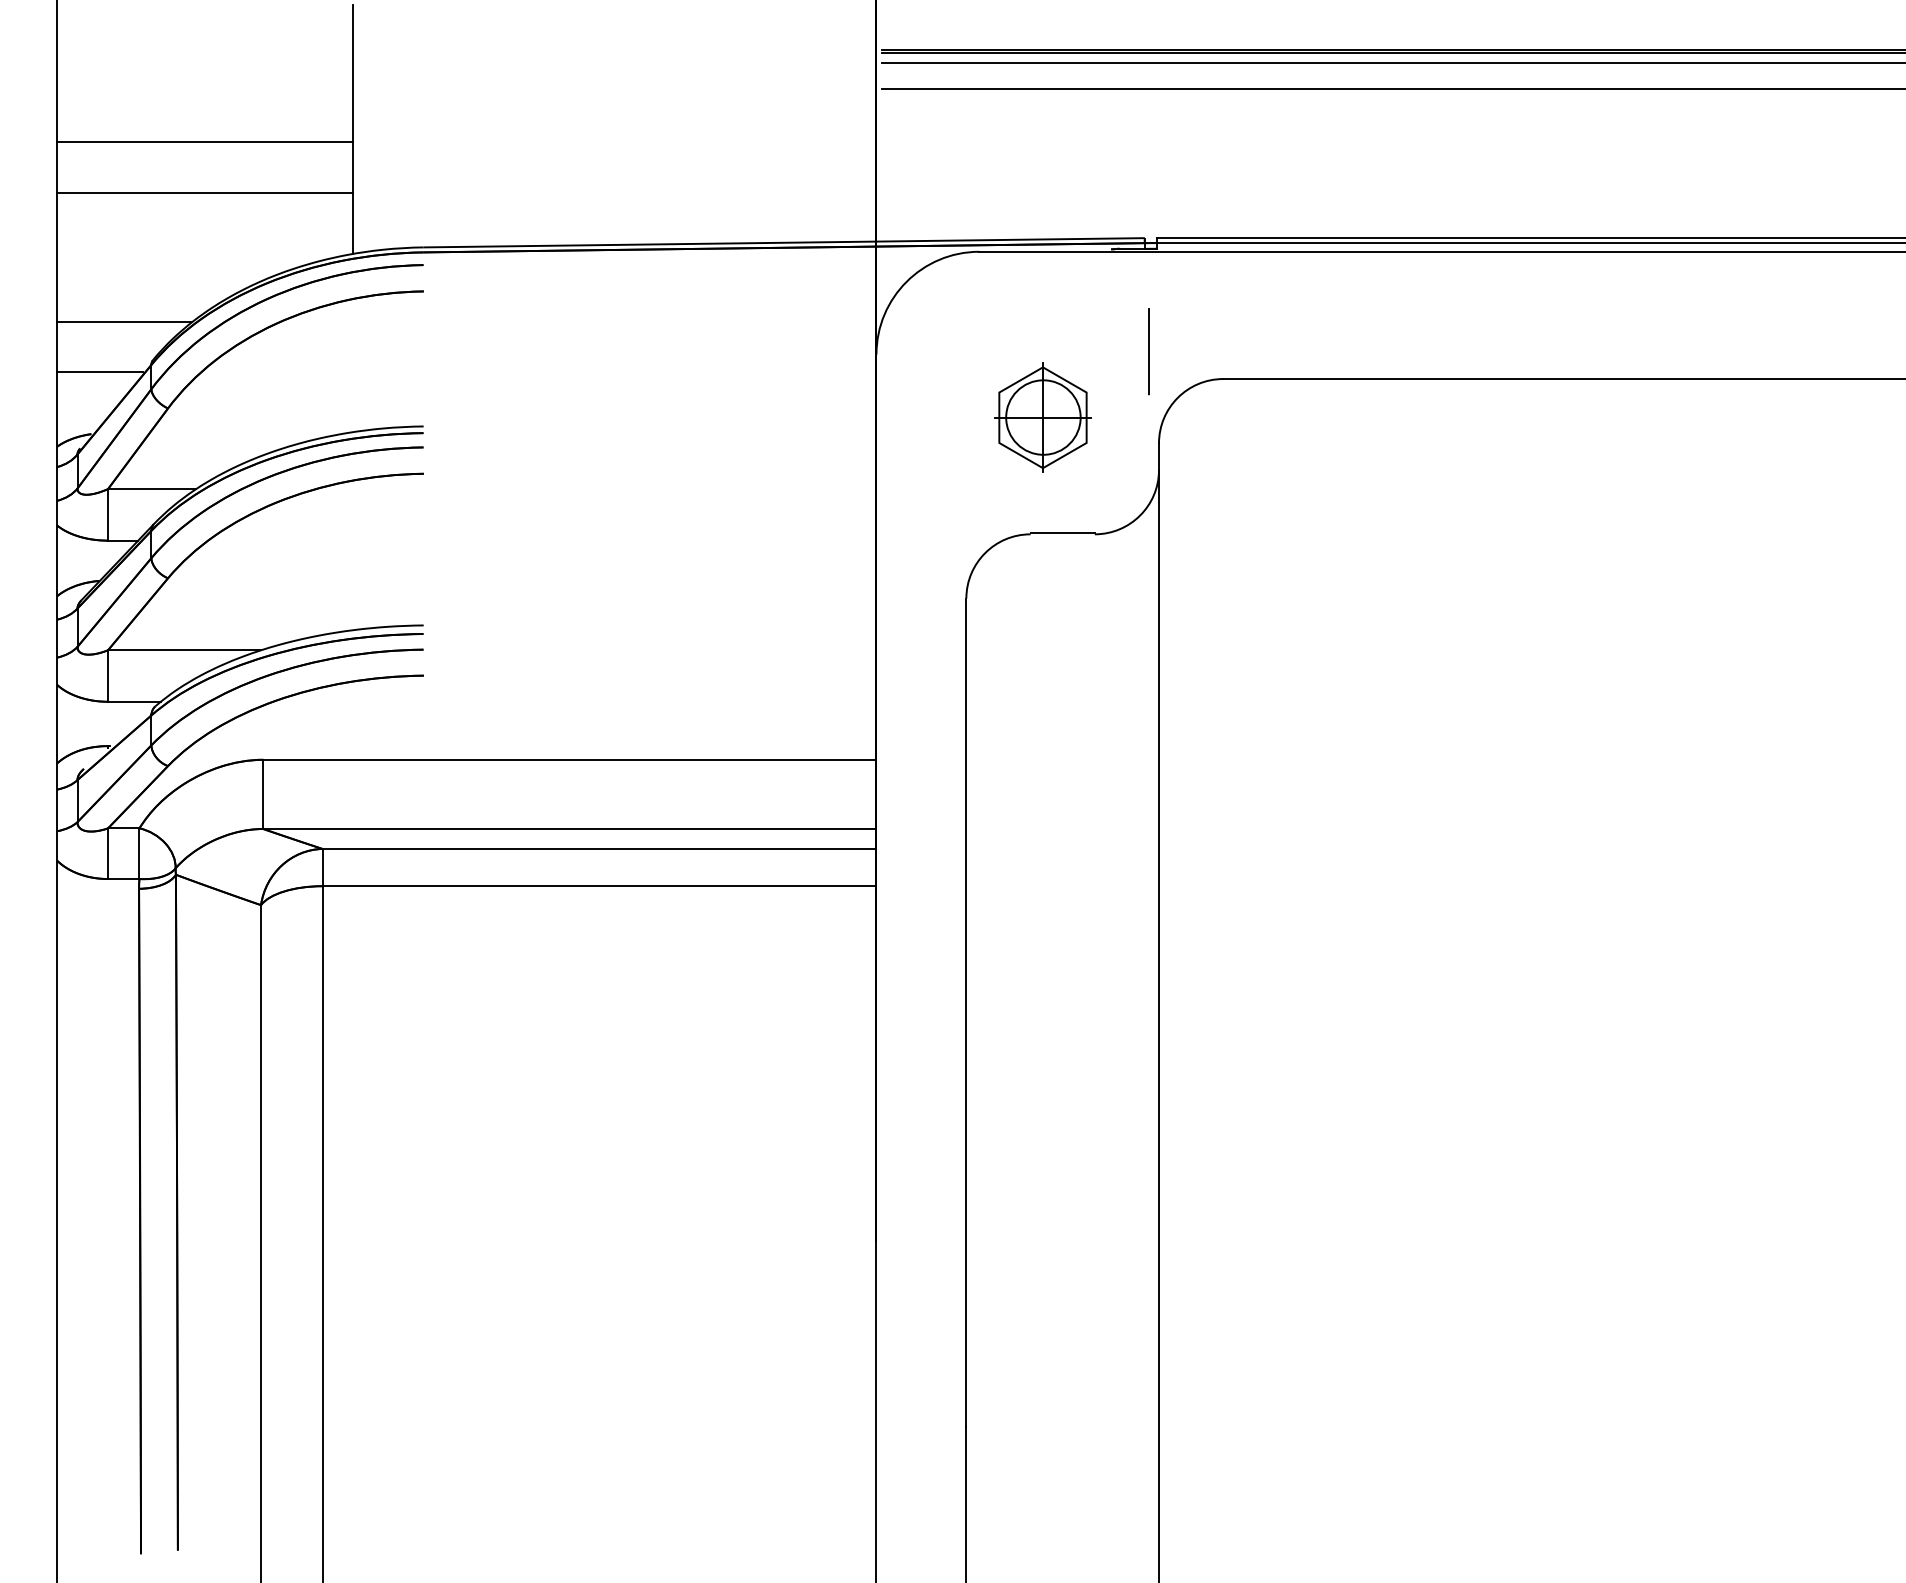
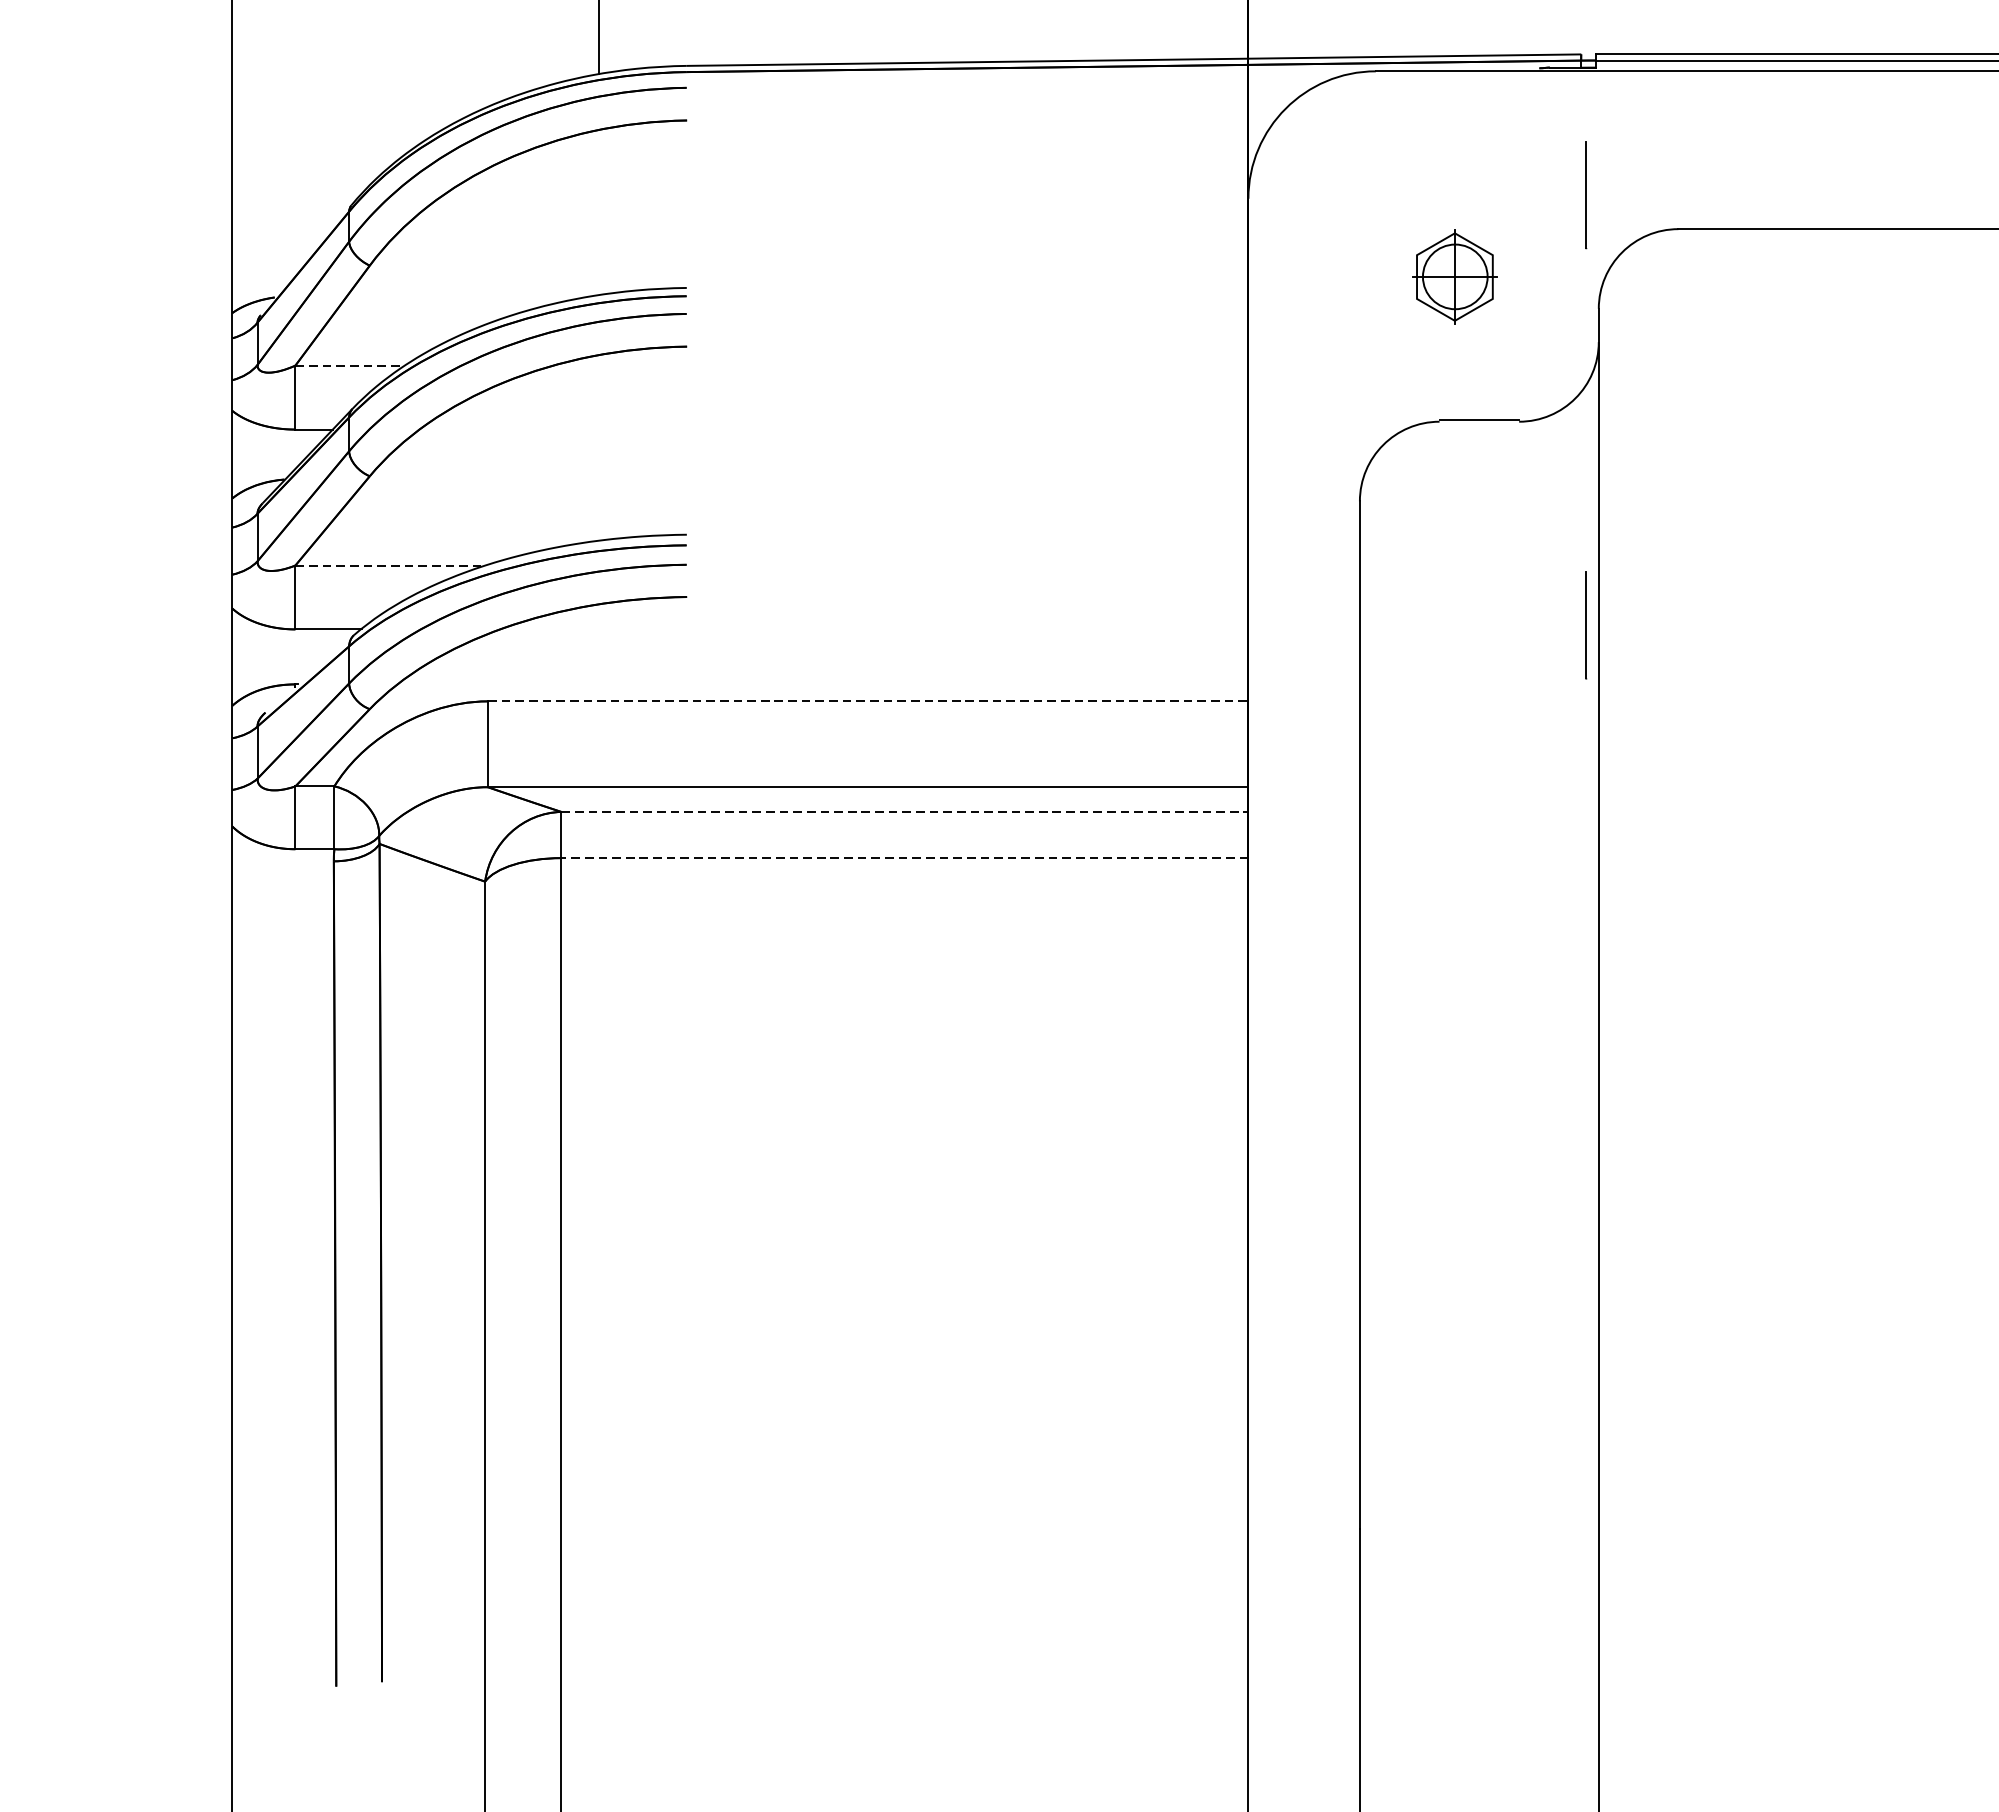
line: (124, 322) -> (315, 159), removed
line: (99, 372) -> (284, 221), removed
part: (1042, 417) -> (1454, 276), size x0.7
line: (152, 489) -> (350, 366), solid -> dashed
line: (184, 650) -> (390, 565), solid -> dashed
line: (1148, 698) -> (1585, 625), added
line: (569, 759) -> (867, 700), solid -> dashed
line: (599, 848) -> (904, 811), solid -> dashed
line: (599, 886) -> (904, 858), solid -> dashed

